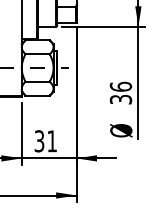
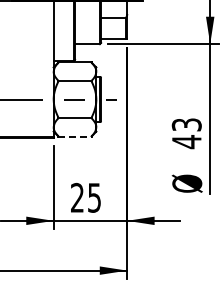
text: (120, 93) -> (186, 133), 36 -> 43
line: (38, 95) -> (75, 136), solid -> dashed
text: (45, 141) -> (85, 197), 31 -> 25

